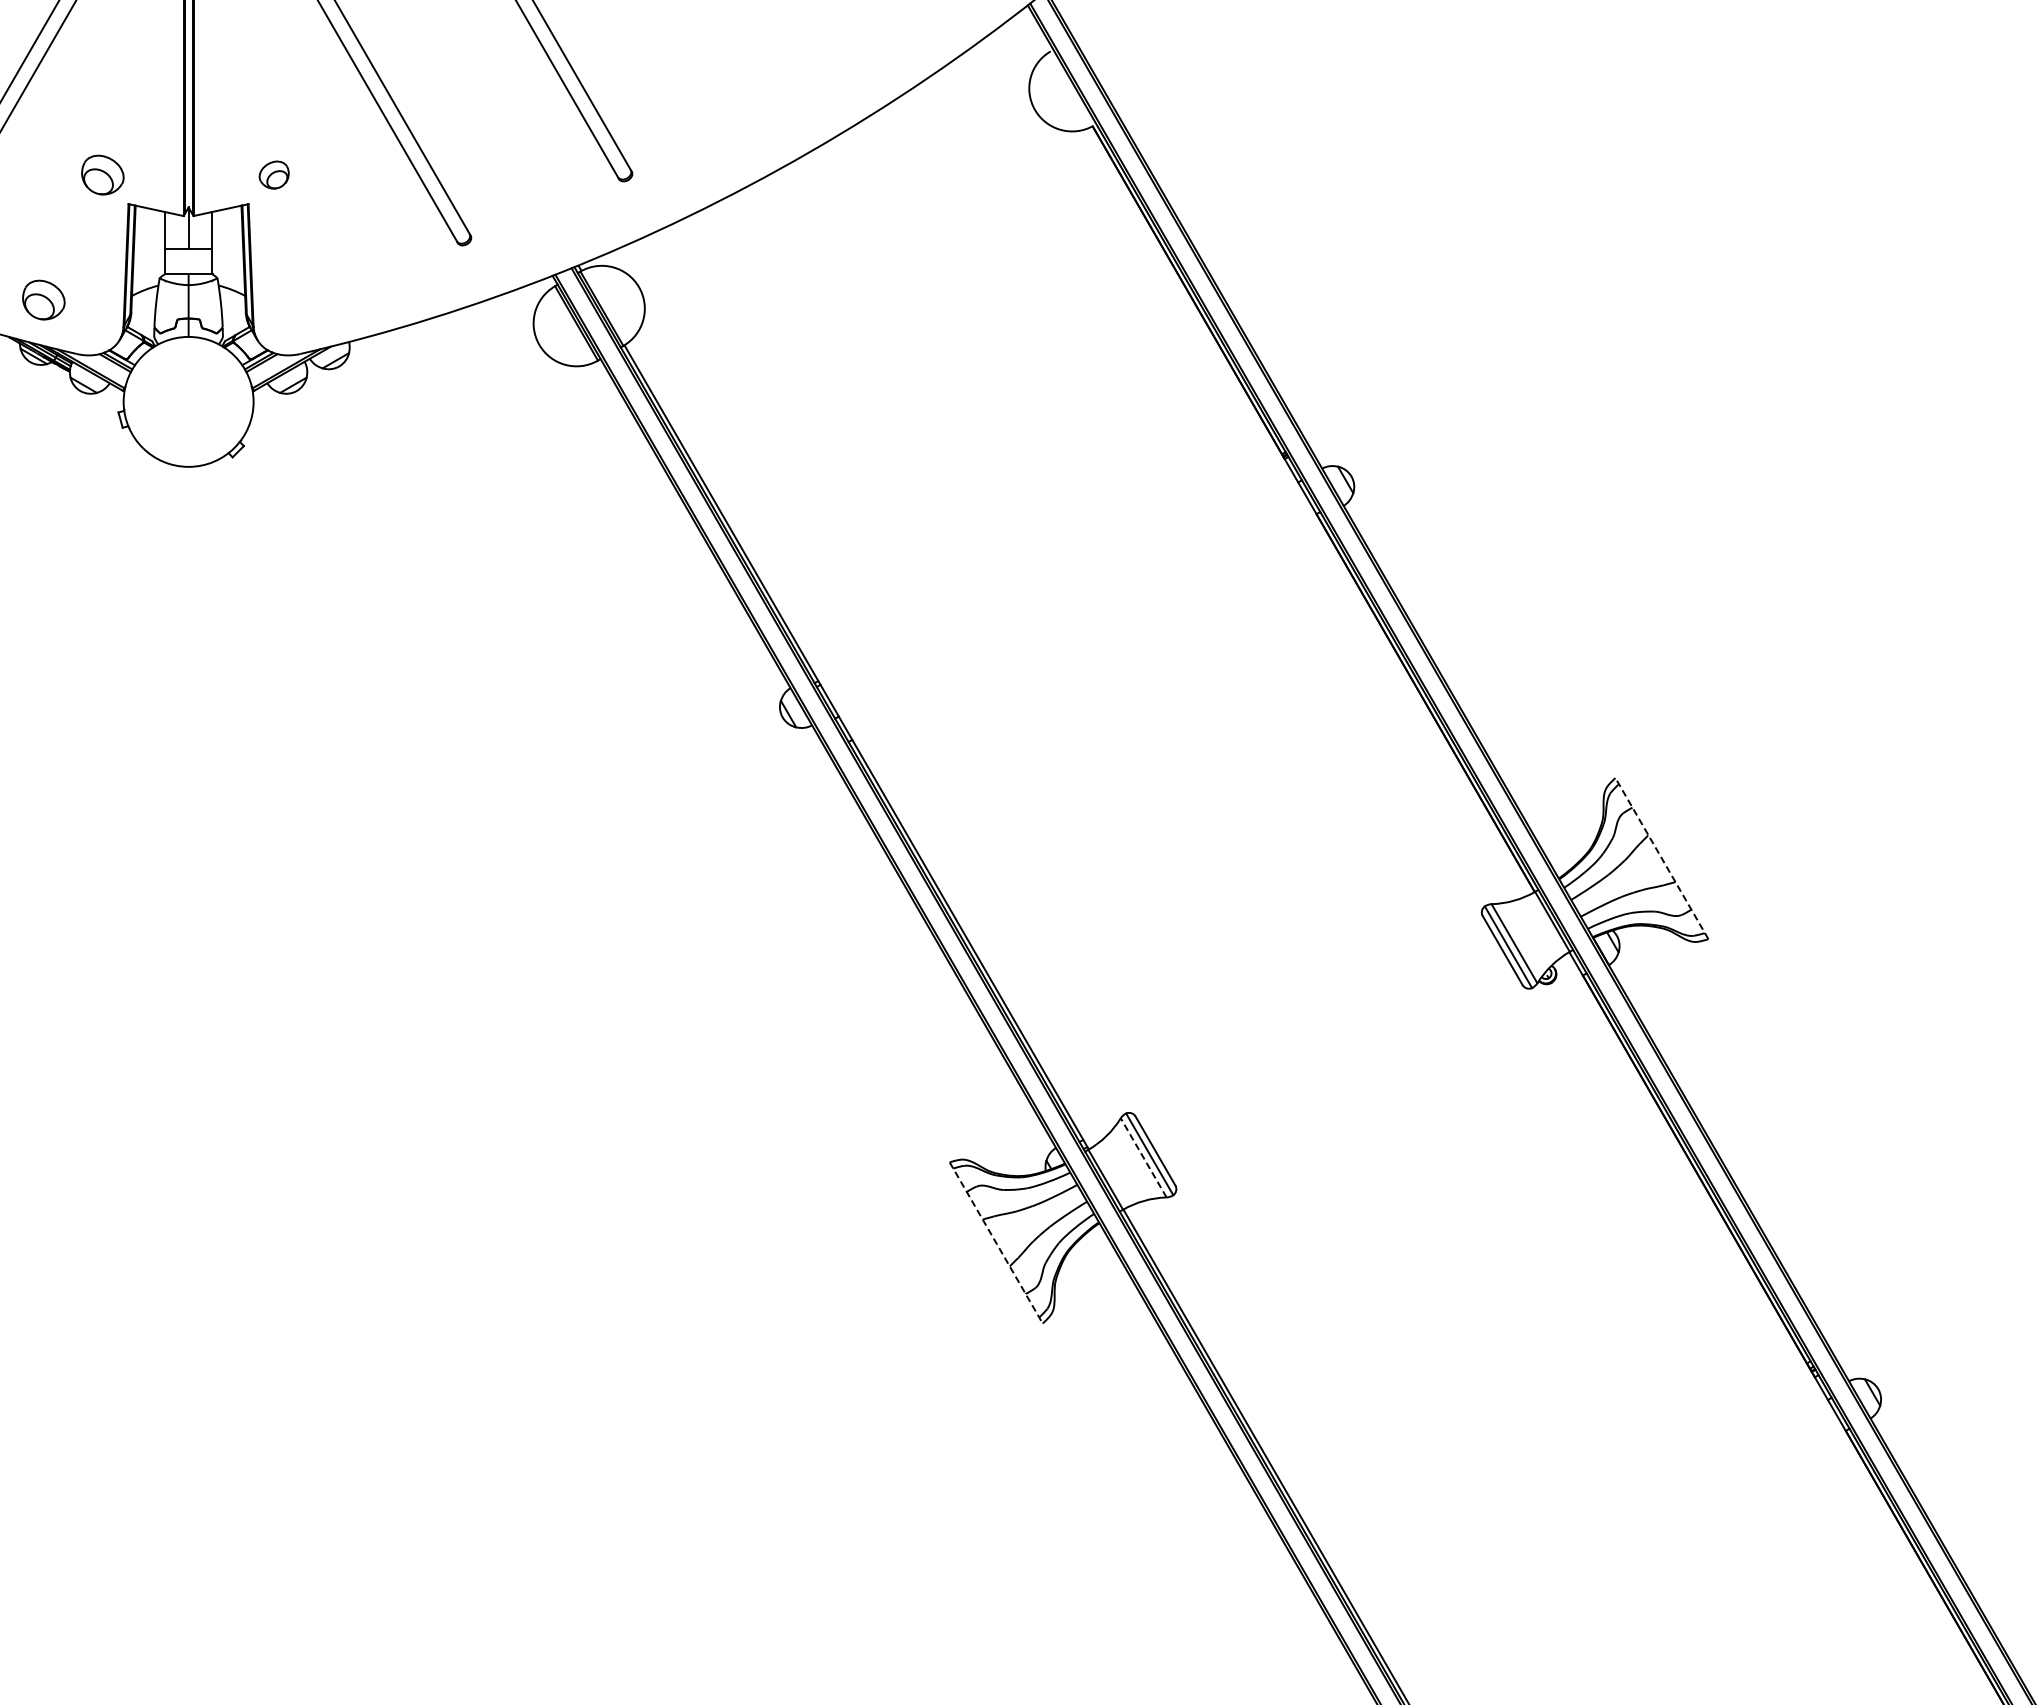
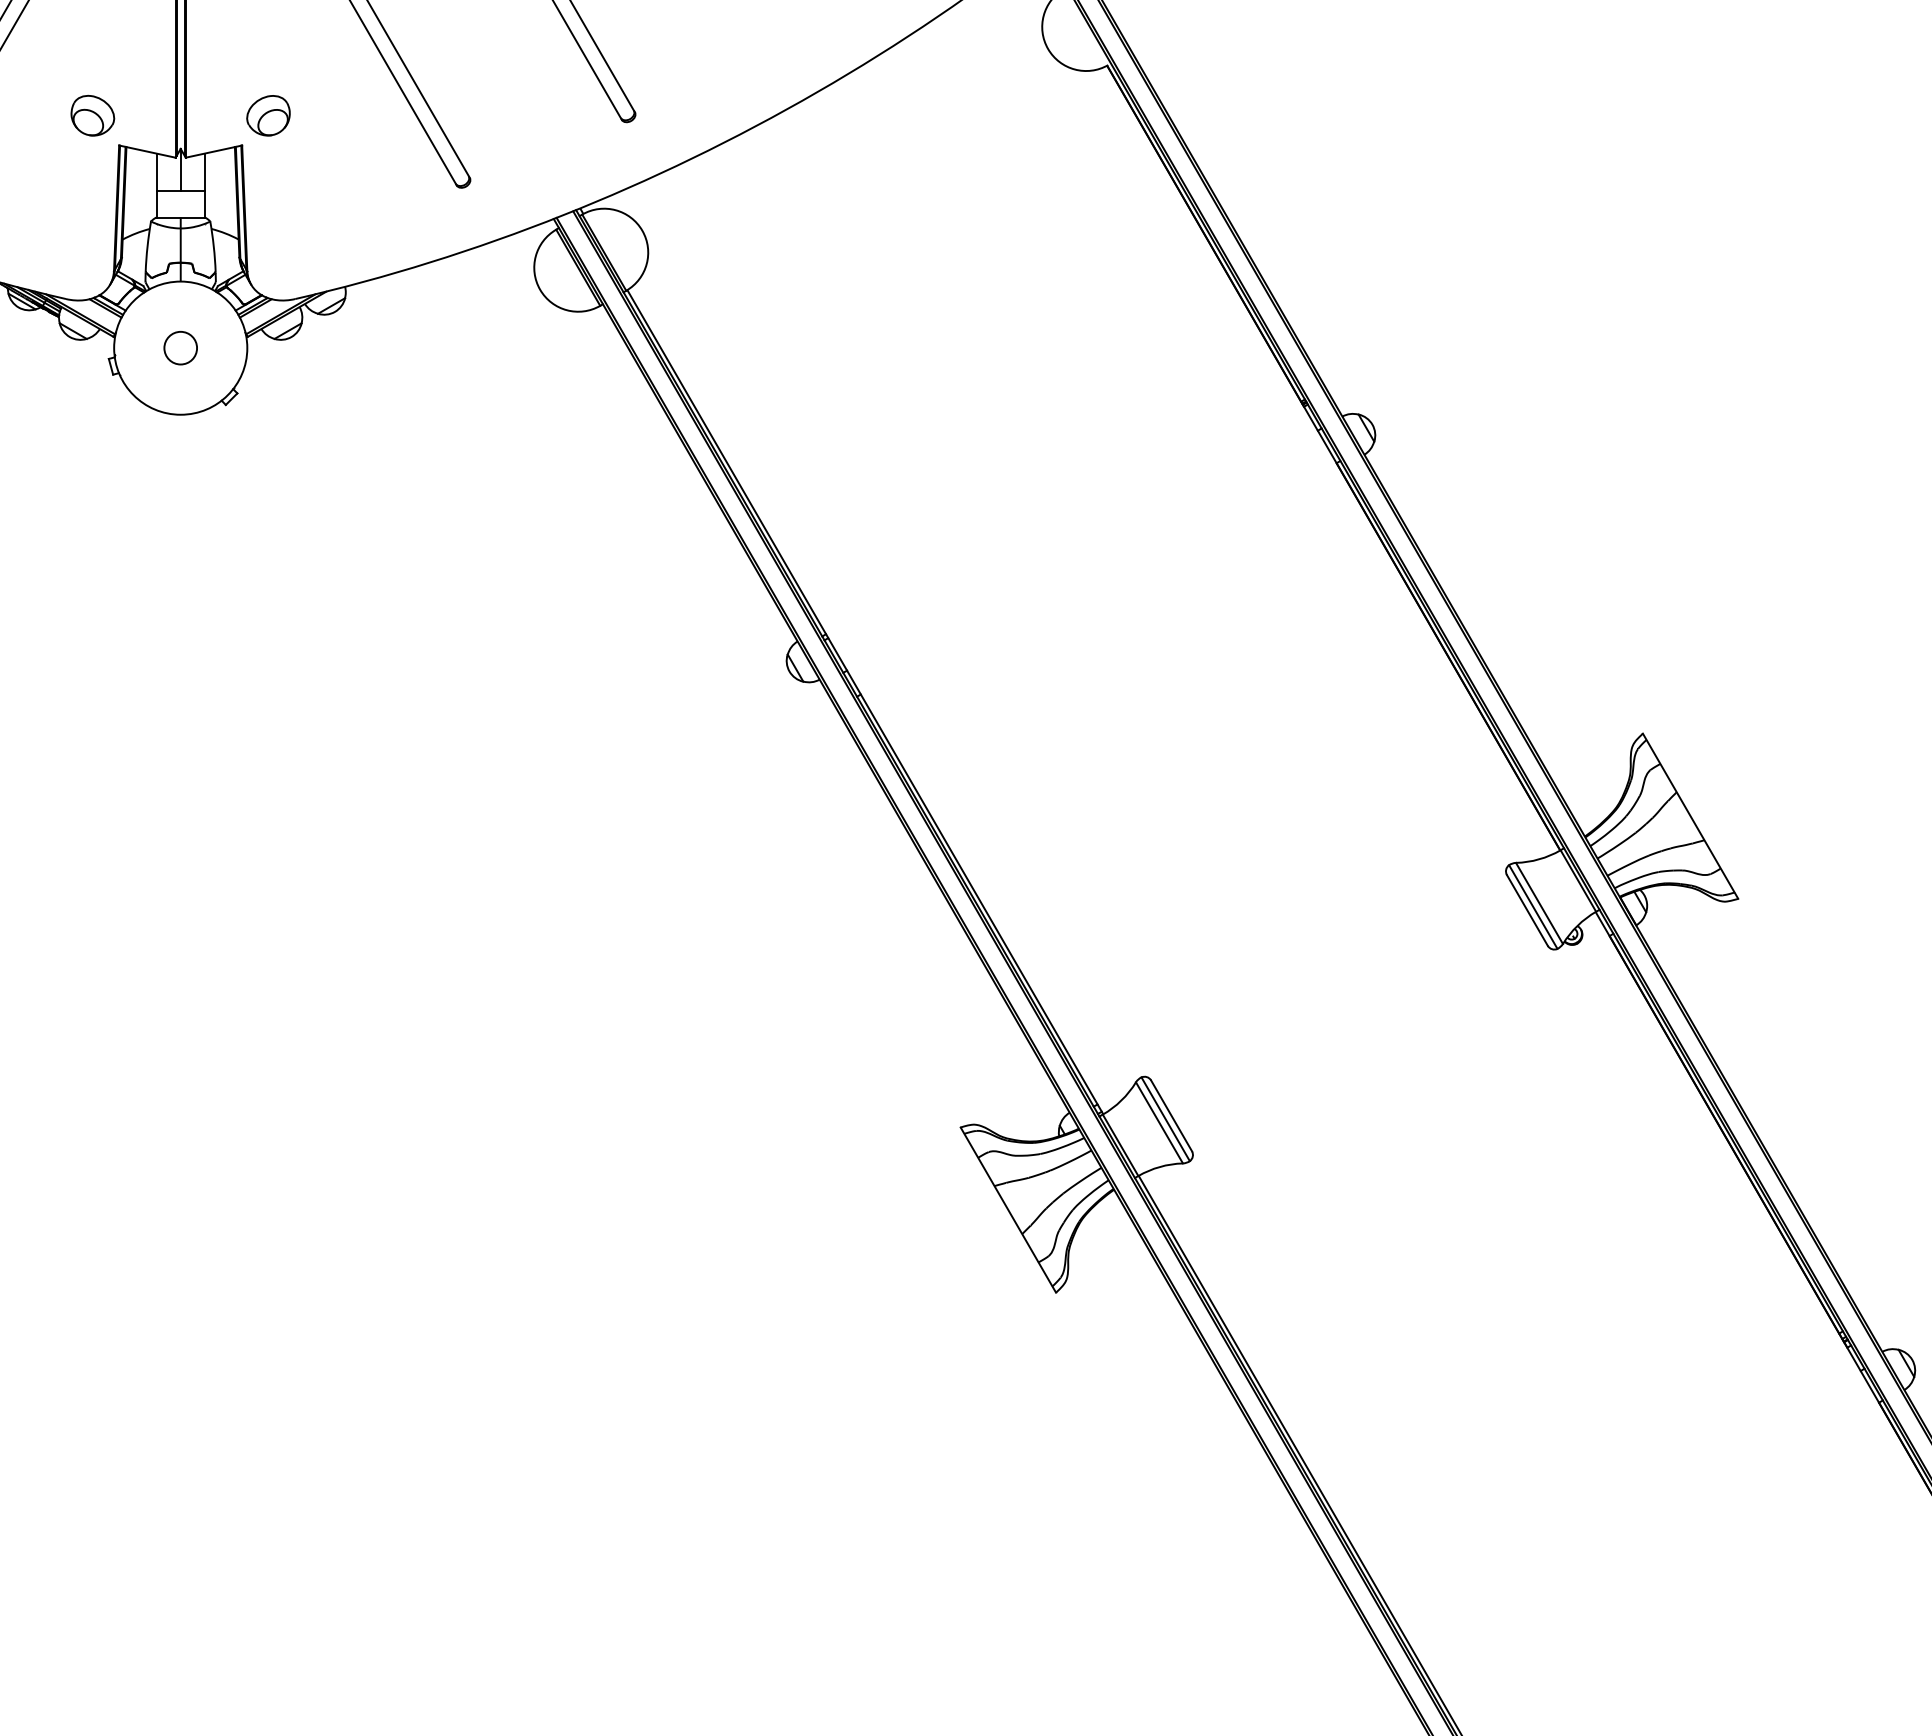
part: (273, 174) -> (267, 115), size x1.43
part: (43, 299) -> (31, 243), removed
circle: (188, 401) -> (180, 347), added
line: (1661, 858) -> (1690, 816), dashed -> solid
line: (1143, 1157) -> (1159, 1122), dashed -> solid
line: (996, 1243) -> (1008, 1210), dashed -> solid

